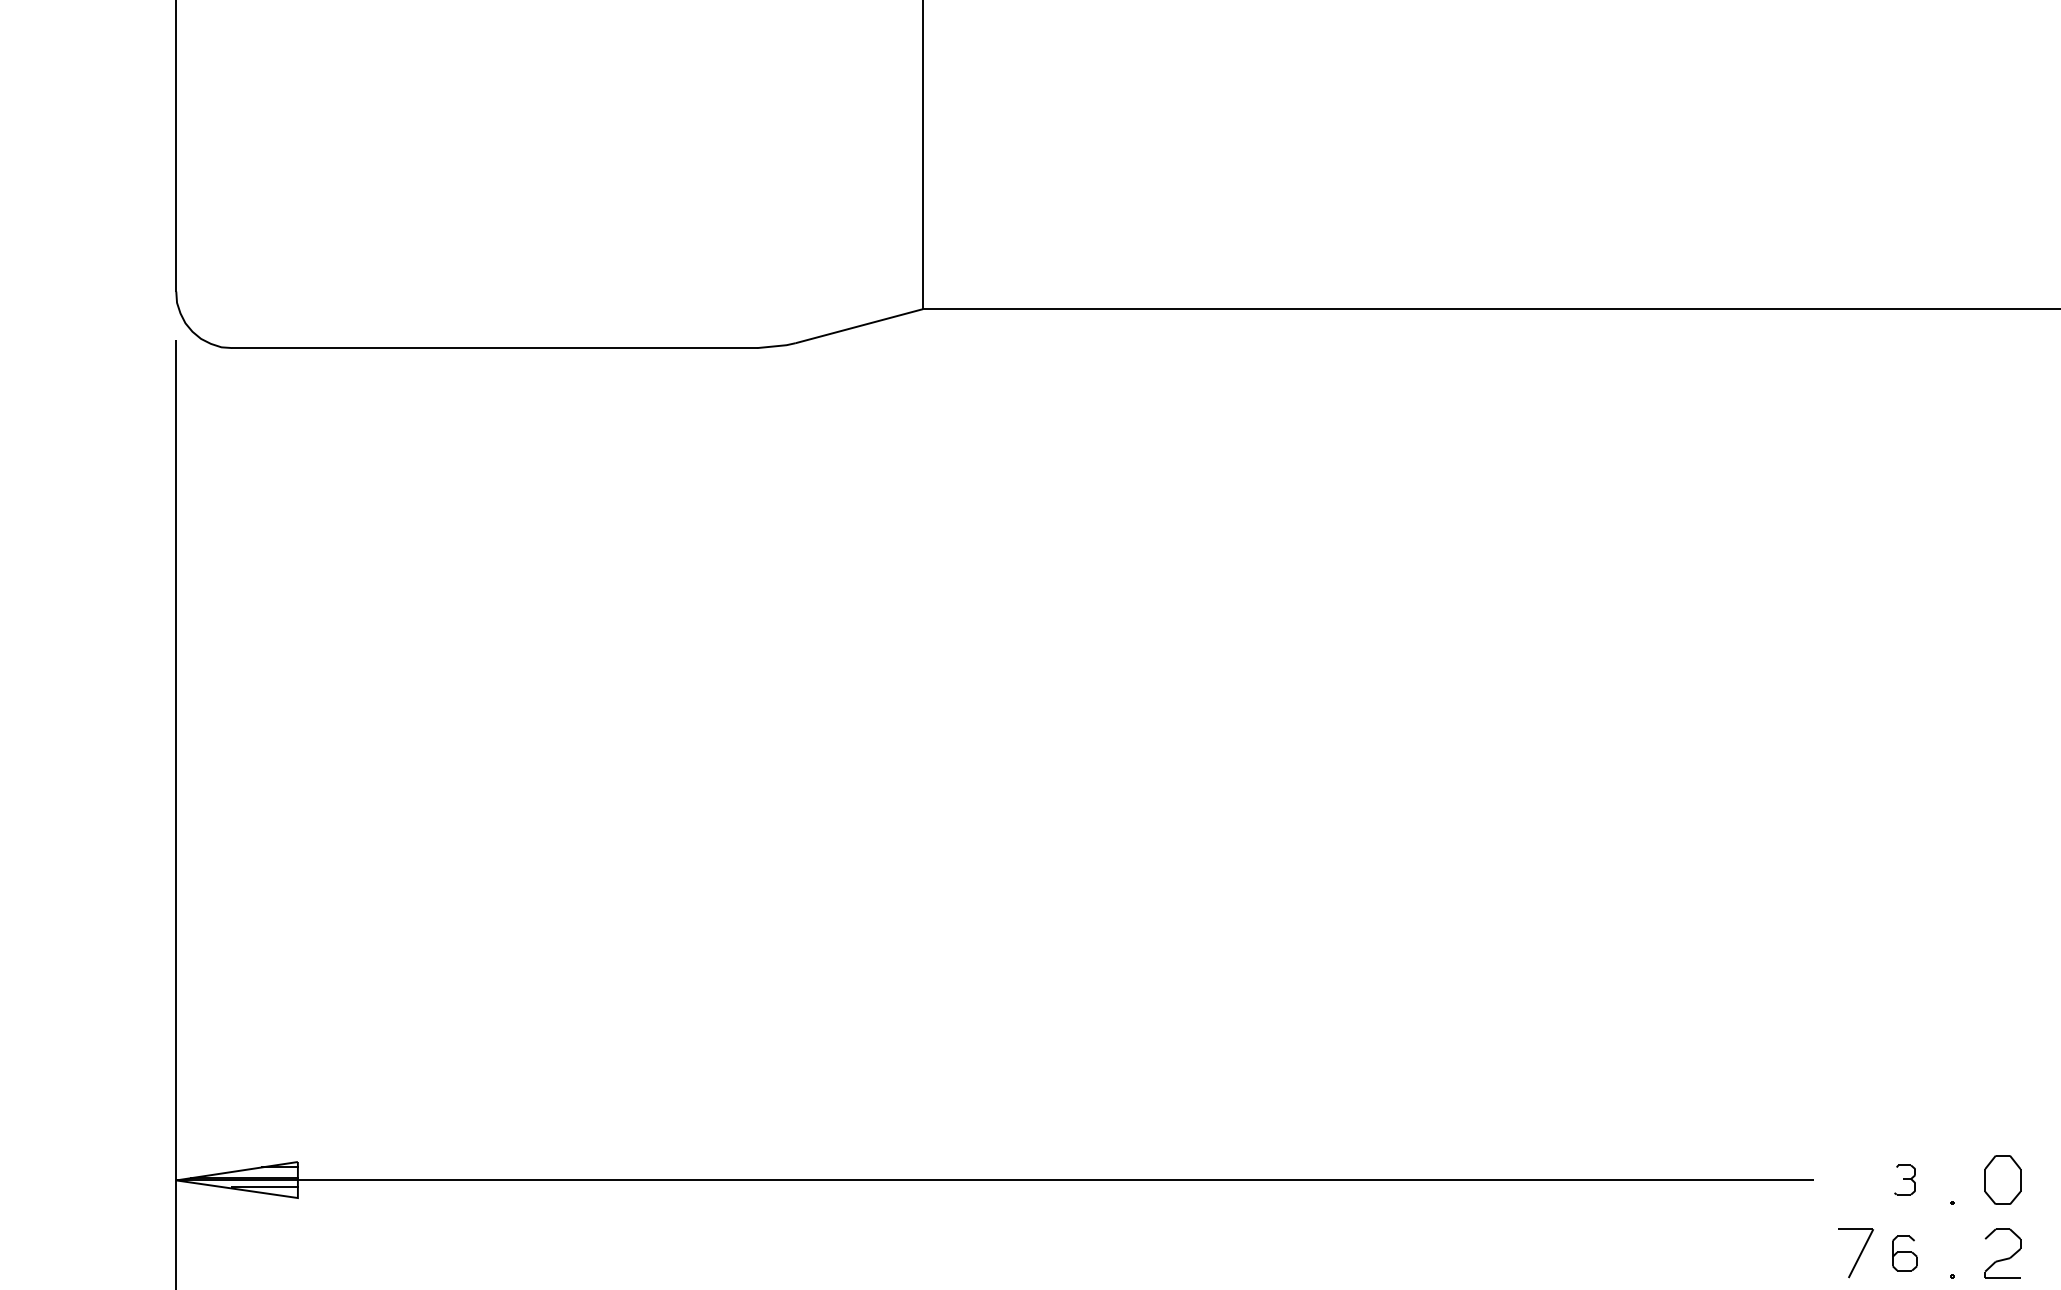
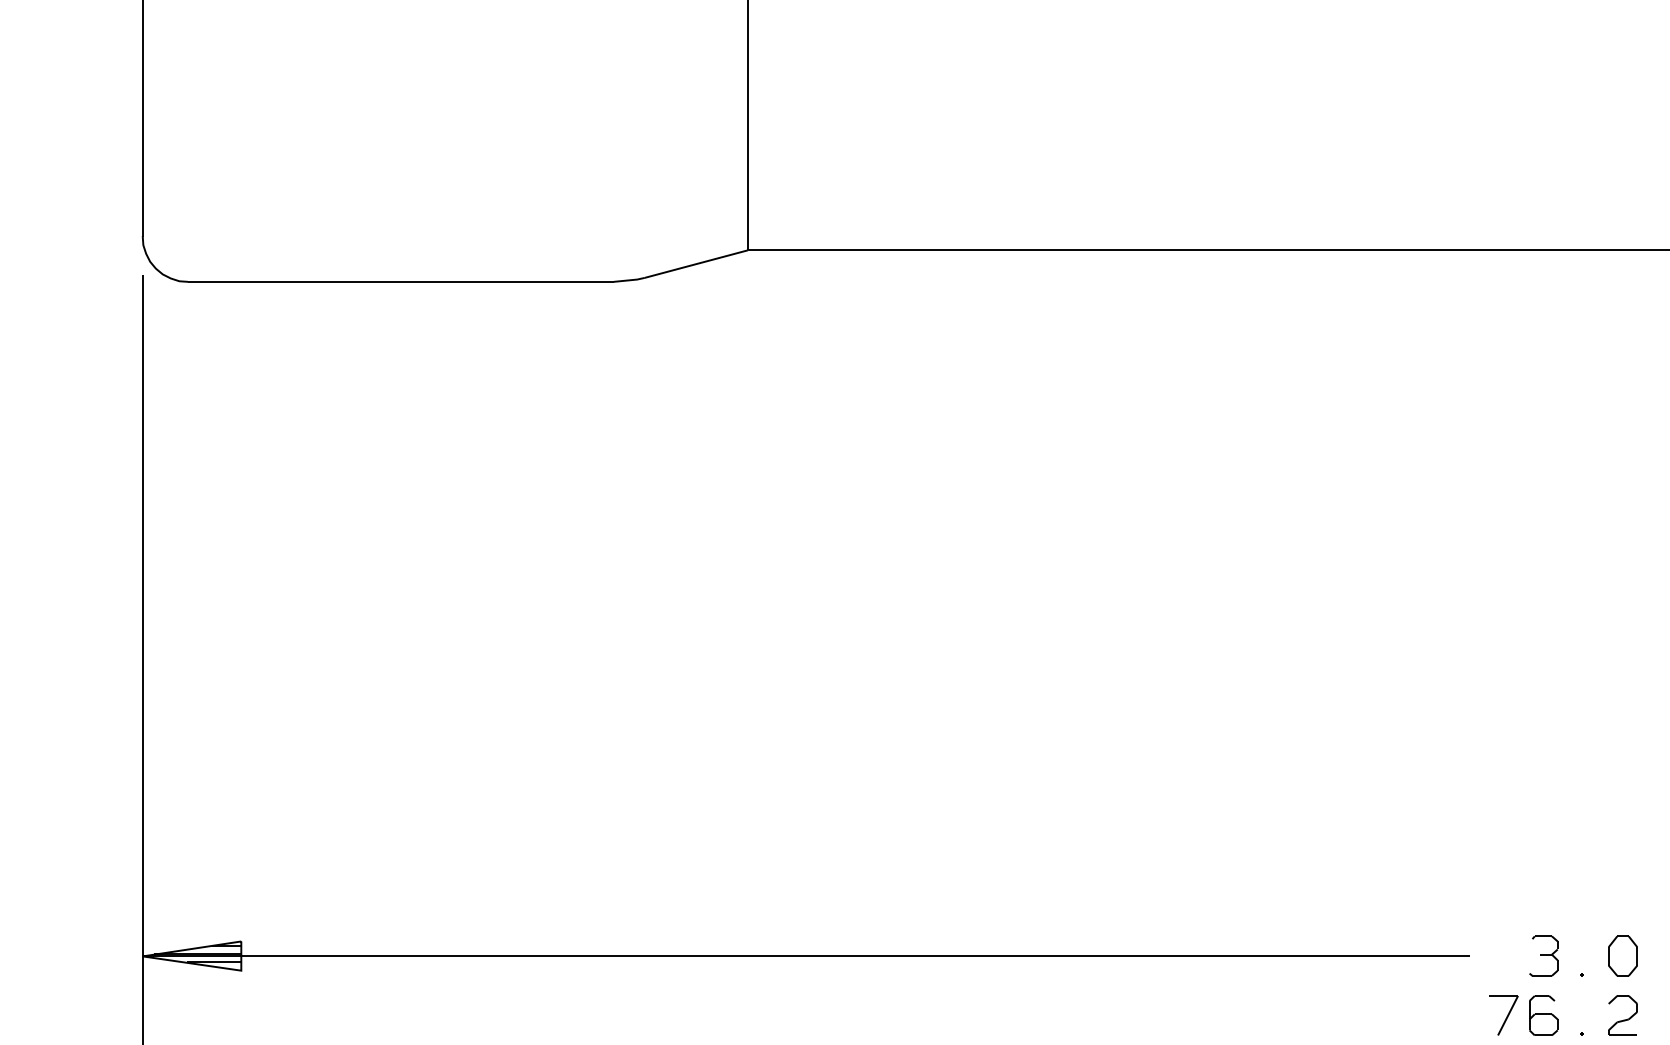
part: (1904, 1179) -> (1543, 955), size x1.67
part: (1904, 1253) -> (1543, 1015), size x1.43

